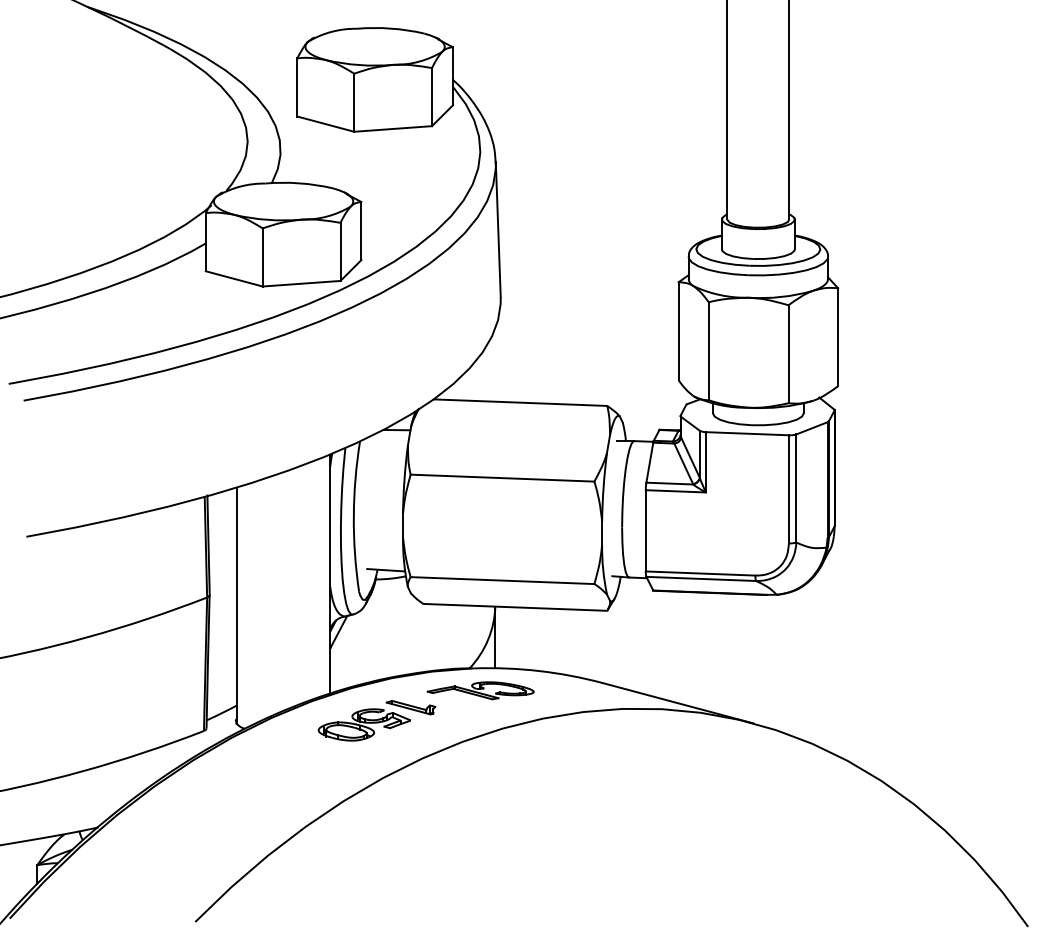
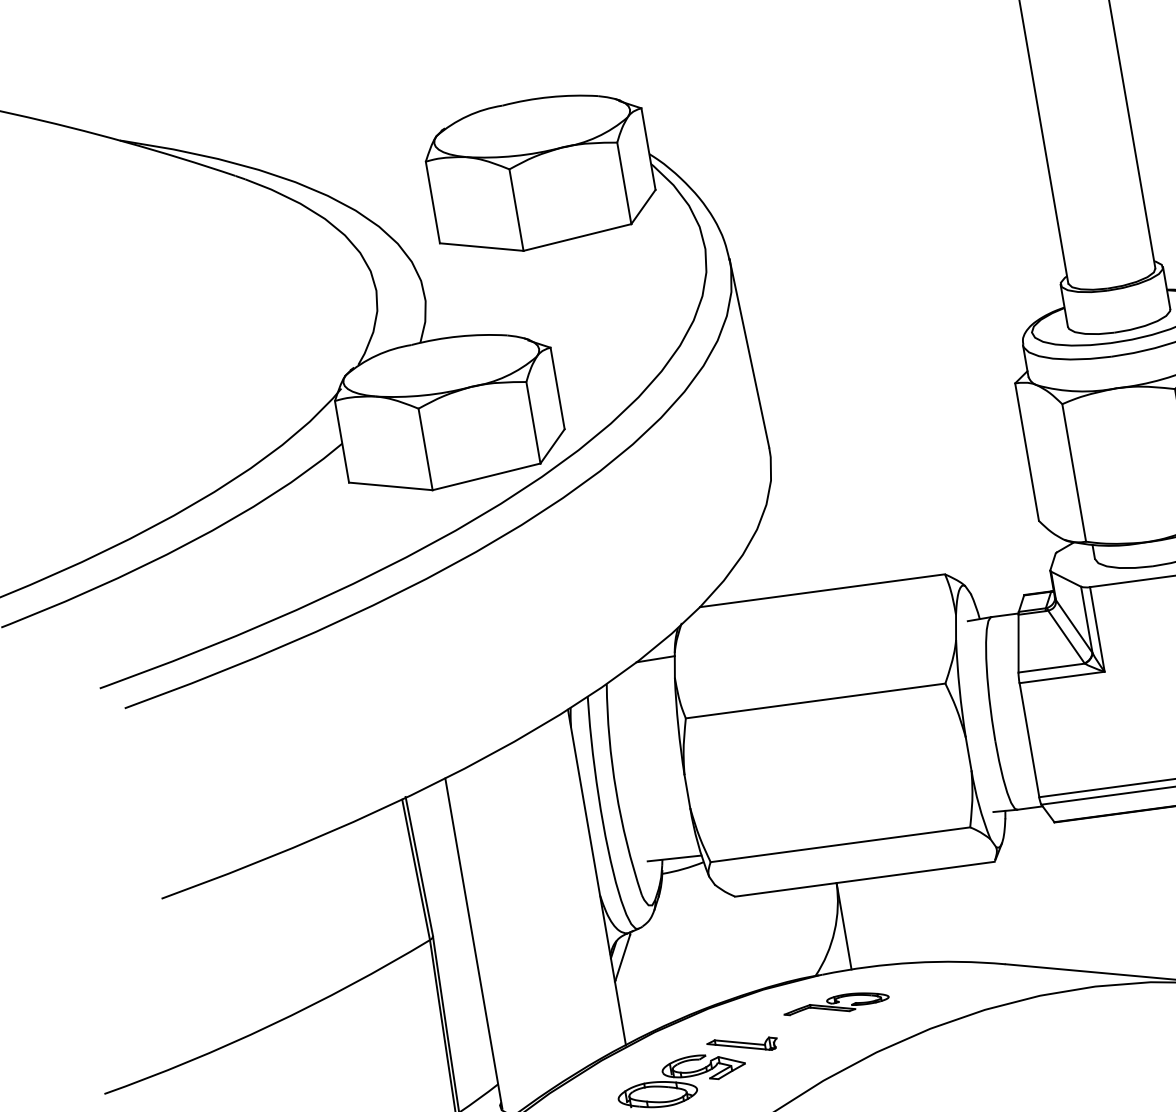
part: (480, 690) -> (836, 1004), size x0.7

